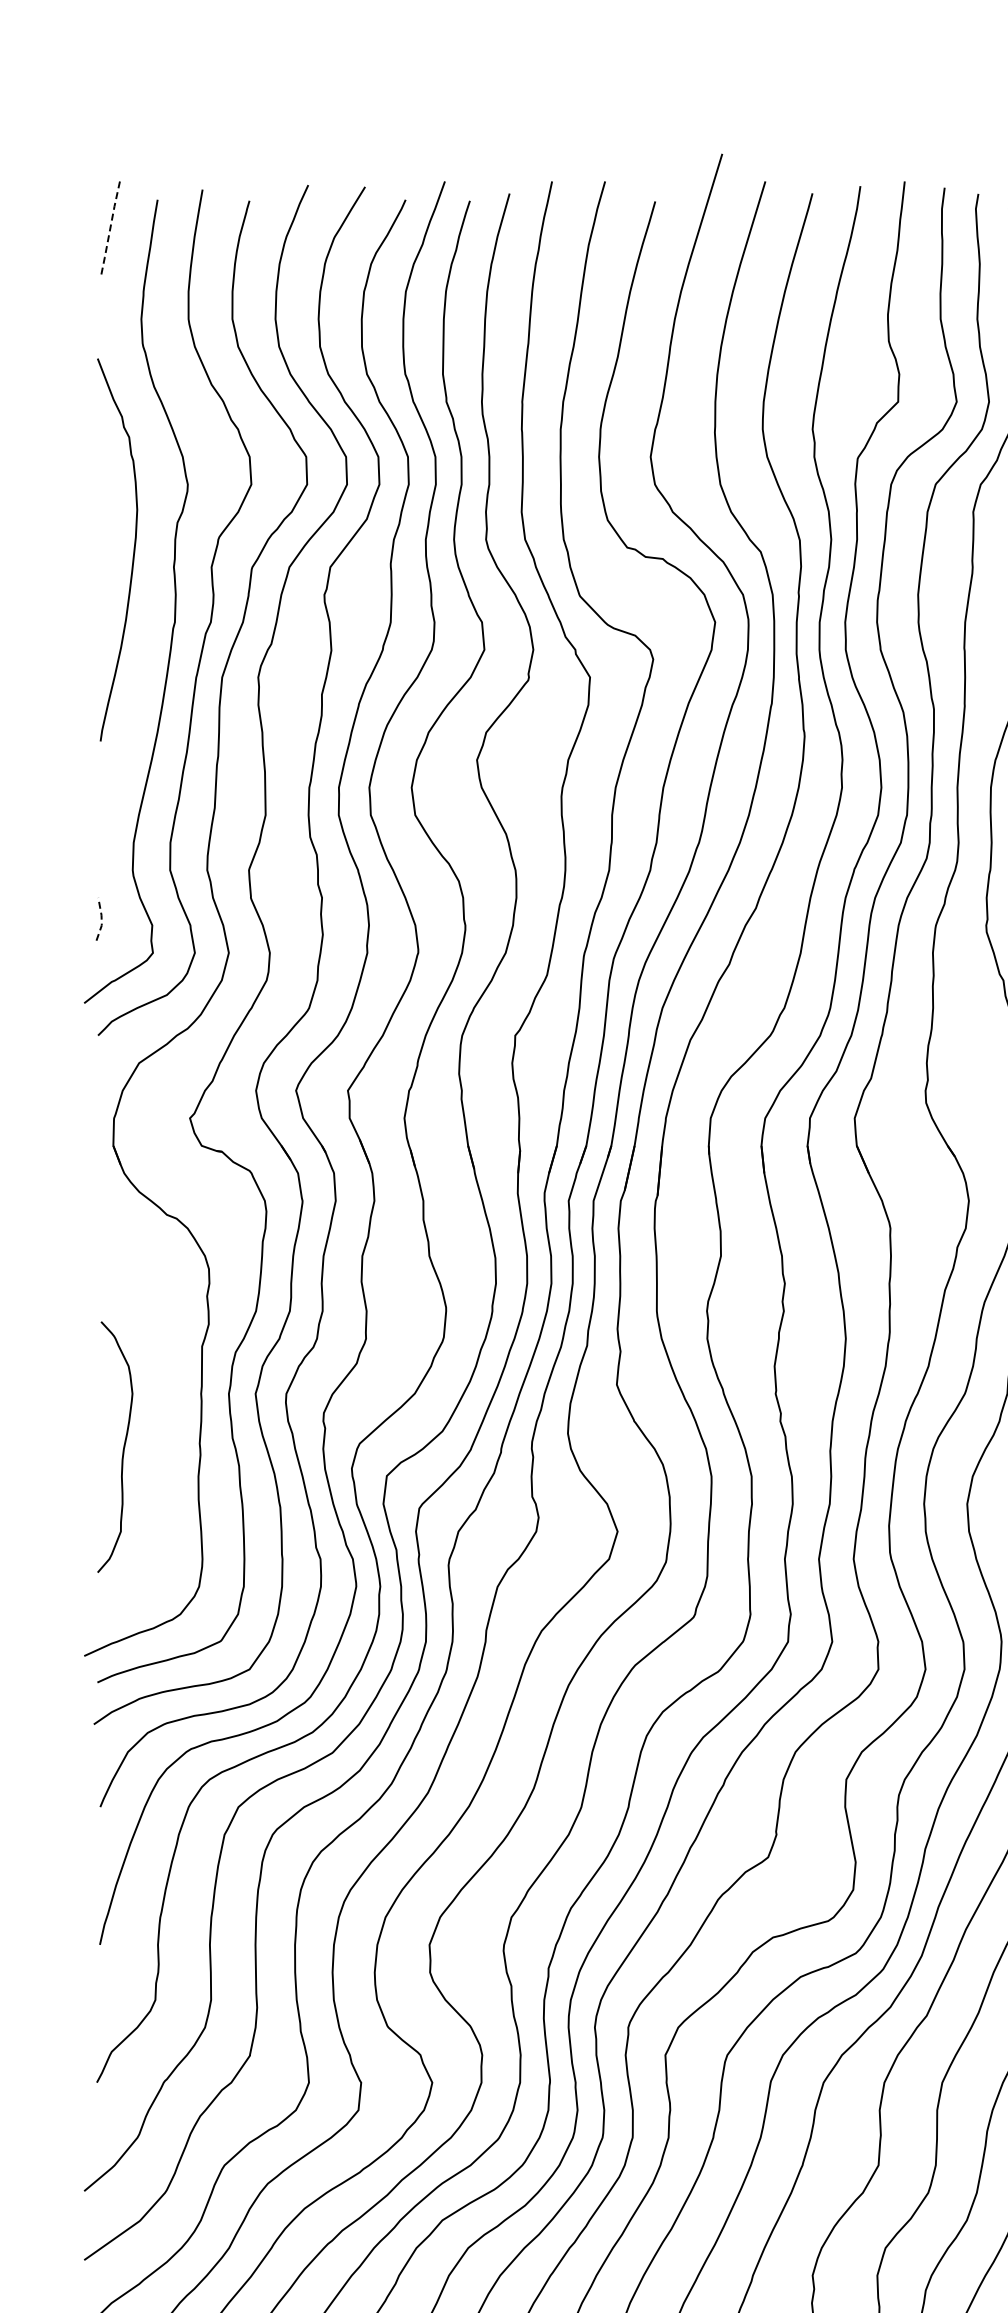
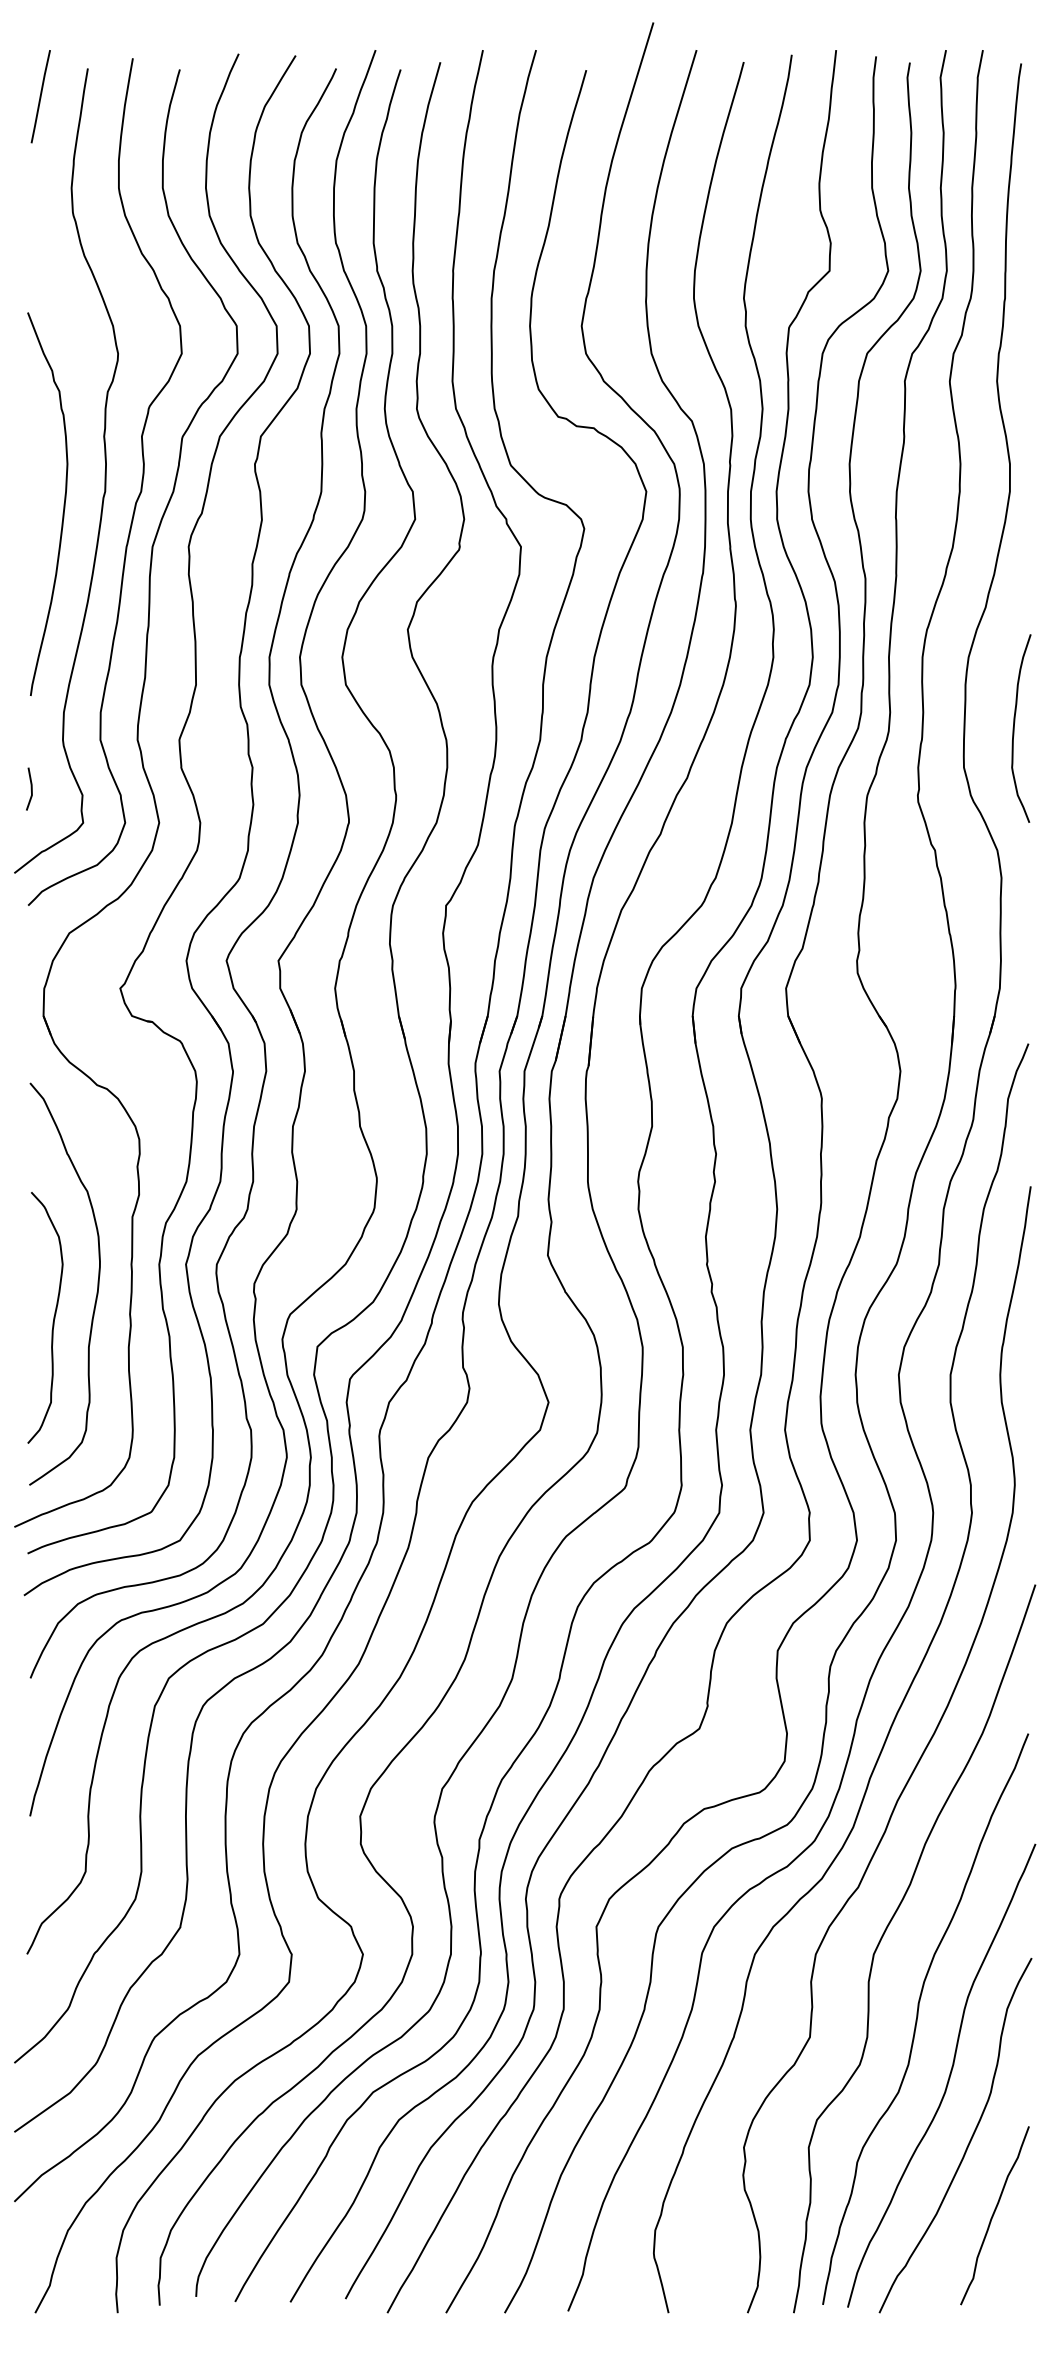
line: (110, 227) -> (40, 96), dashed -> solid
curve: (133, 549) -> (63, 503), moved
line: (101, 919) -> (31, 789), dashed -> solid
curve: (167, 1412) -> (97, 1283), added

